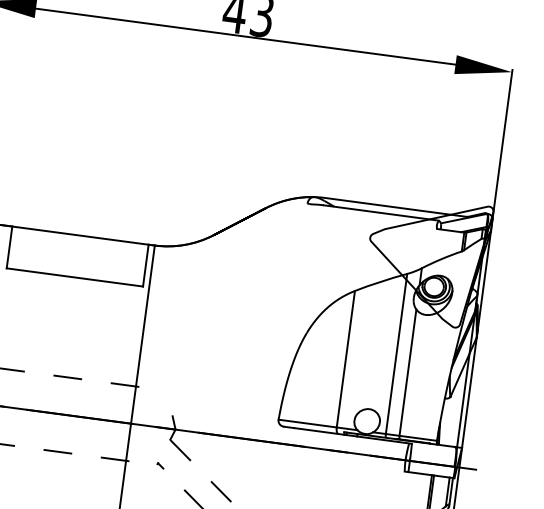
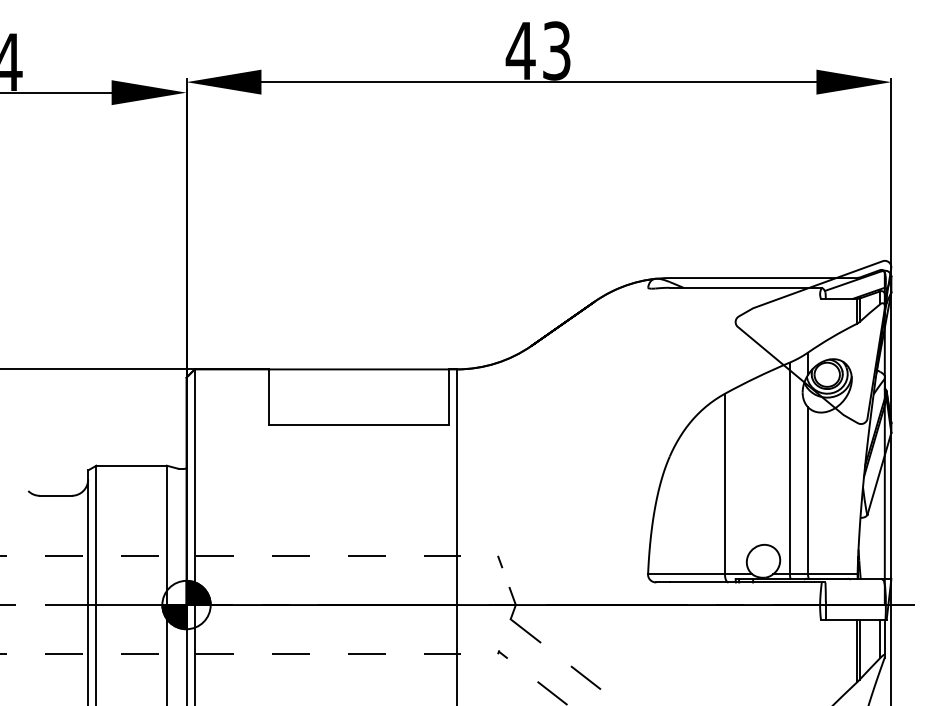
line: (168, 395) -> (500, 561), added

